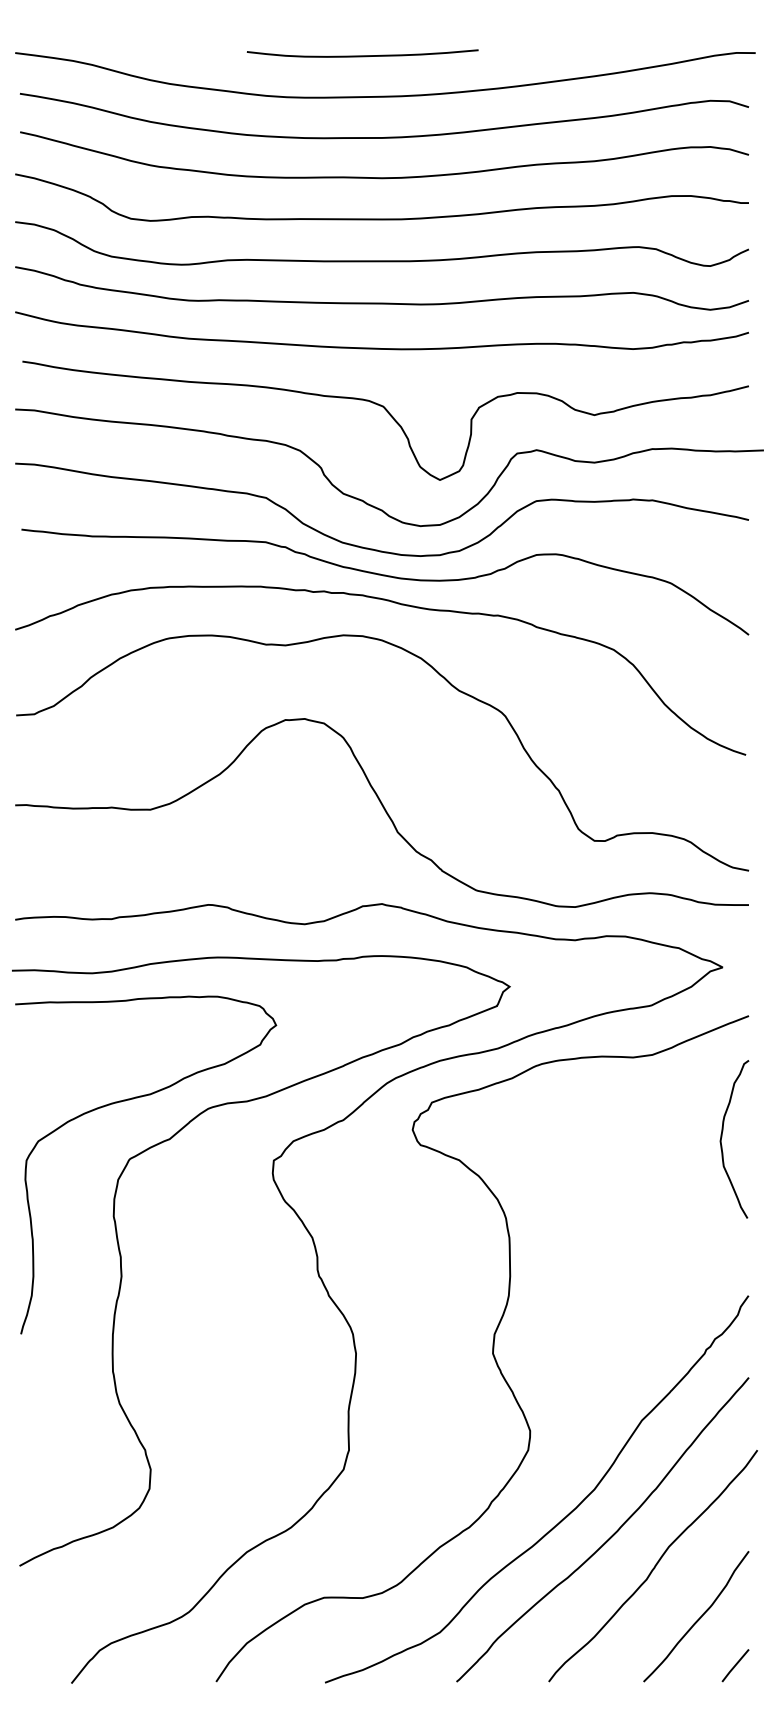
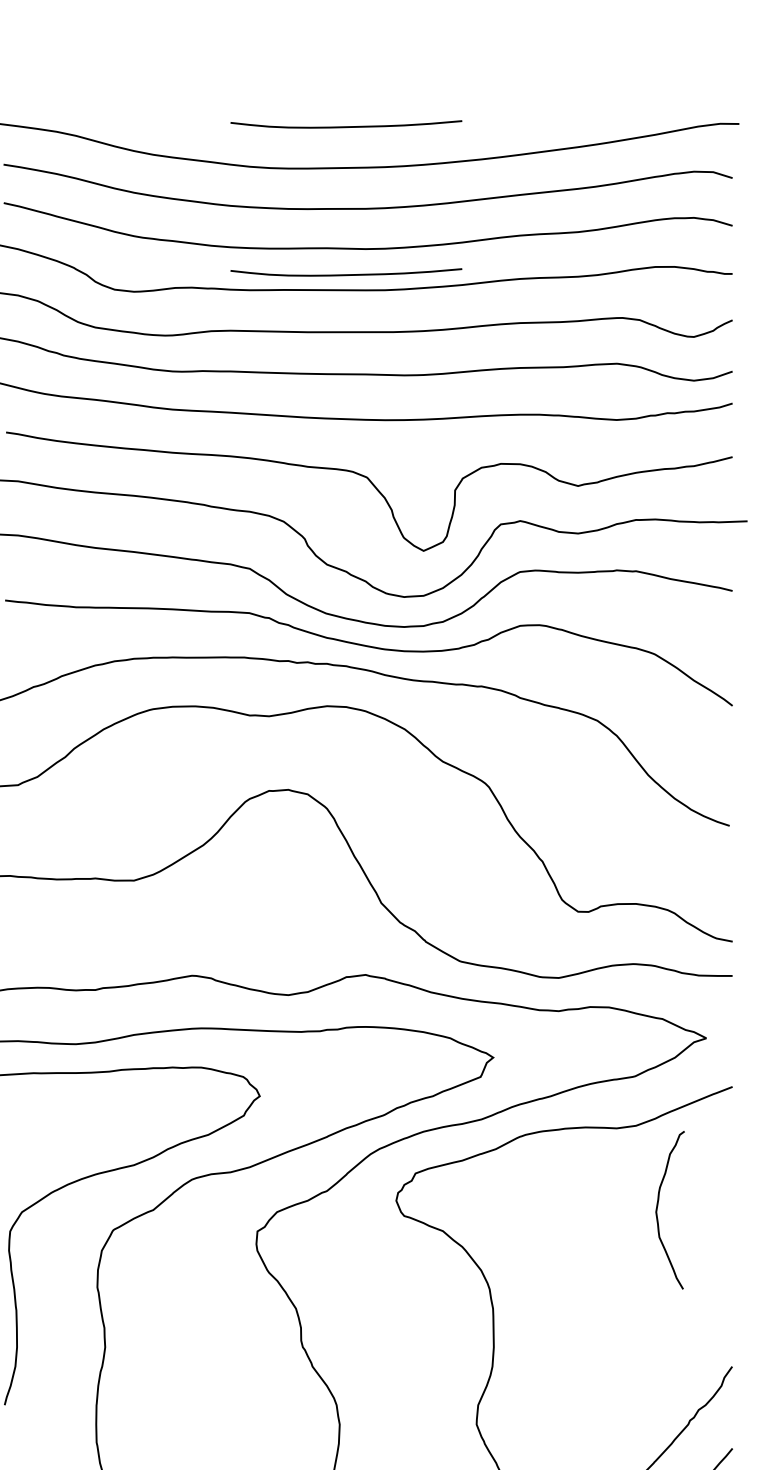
curve: (362, 203) -> (346, 274), added
curve: (722, 1137) -> (658, 1208), moved

